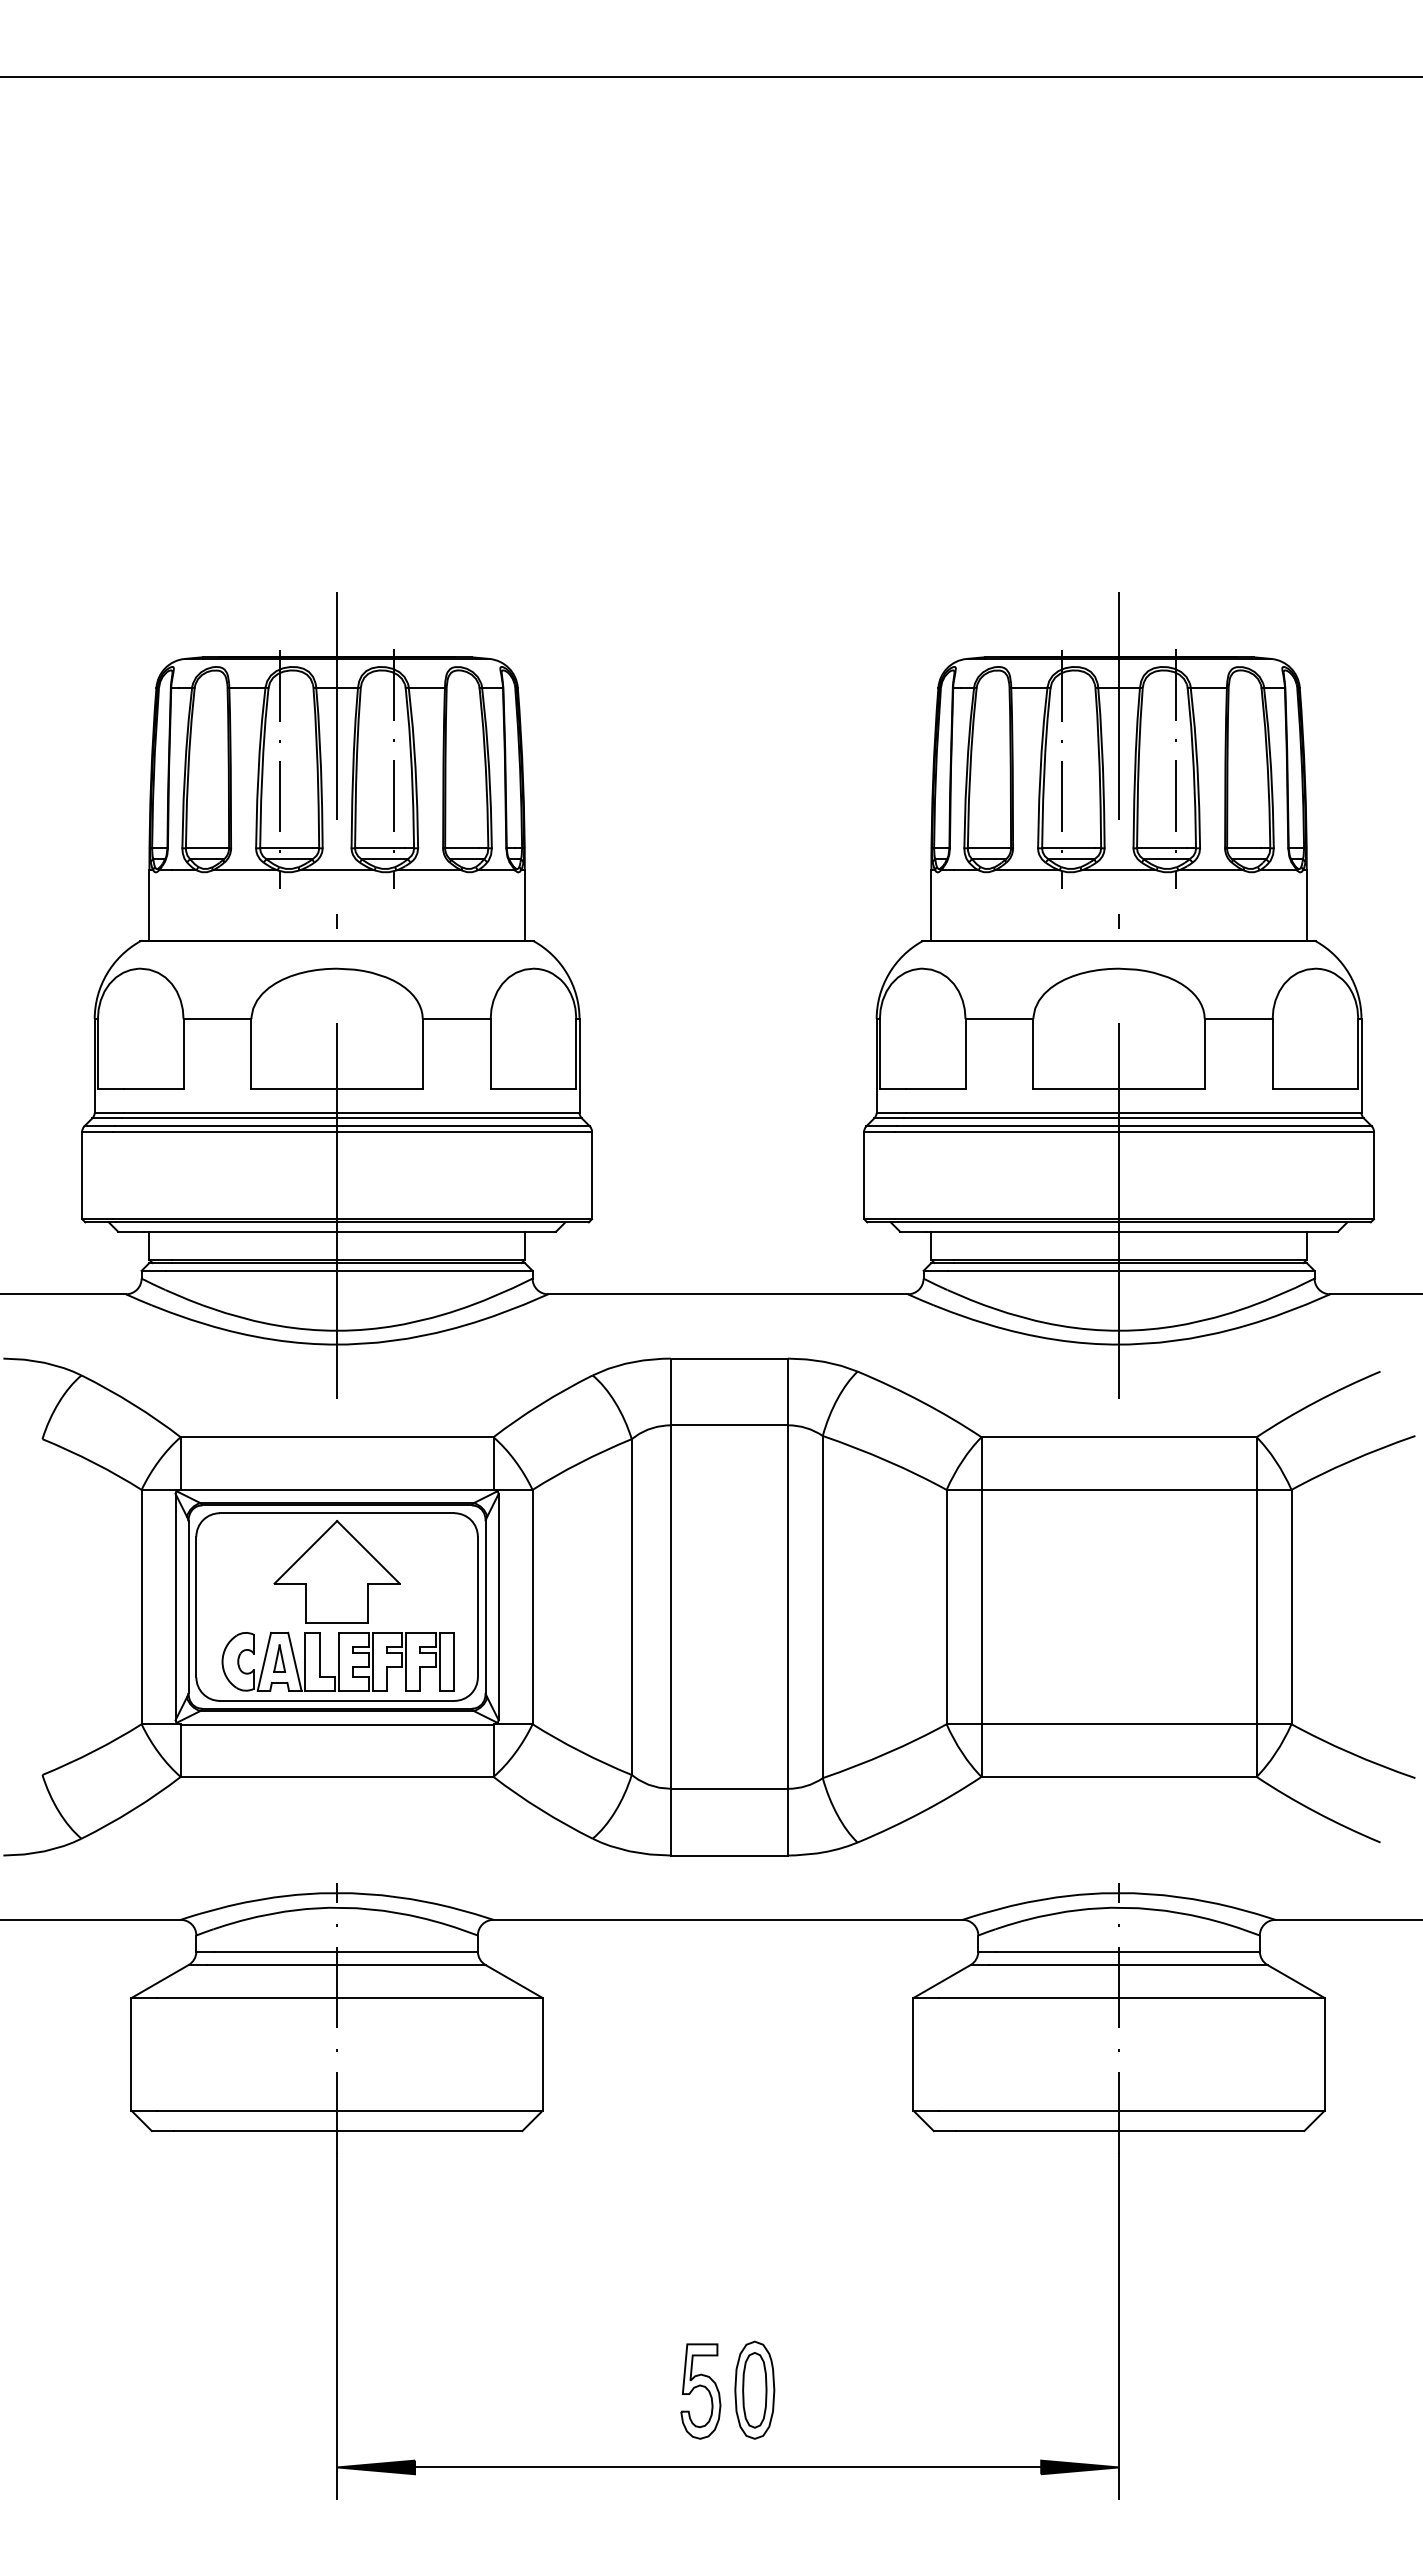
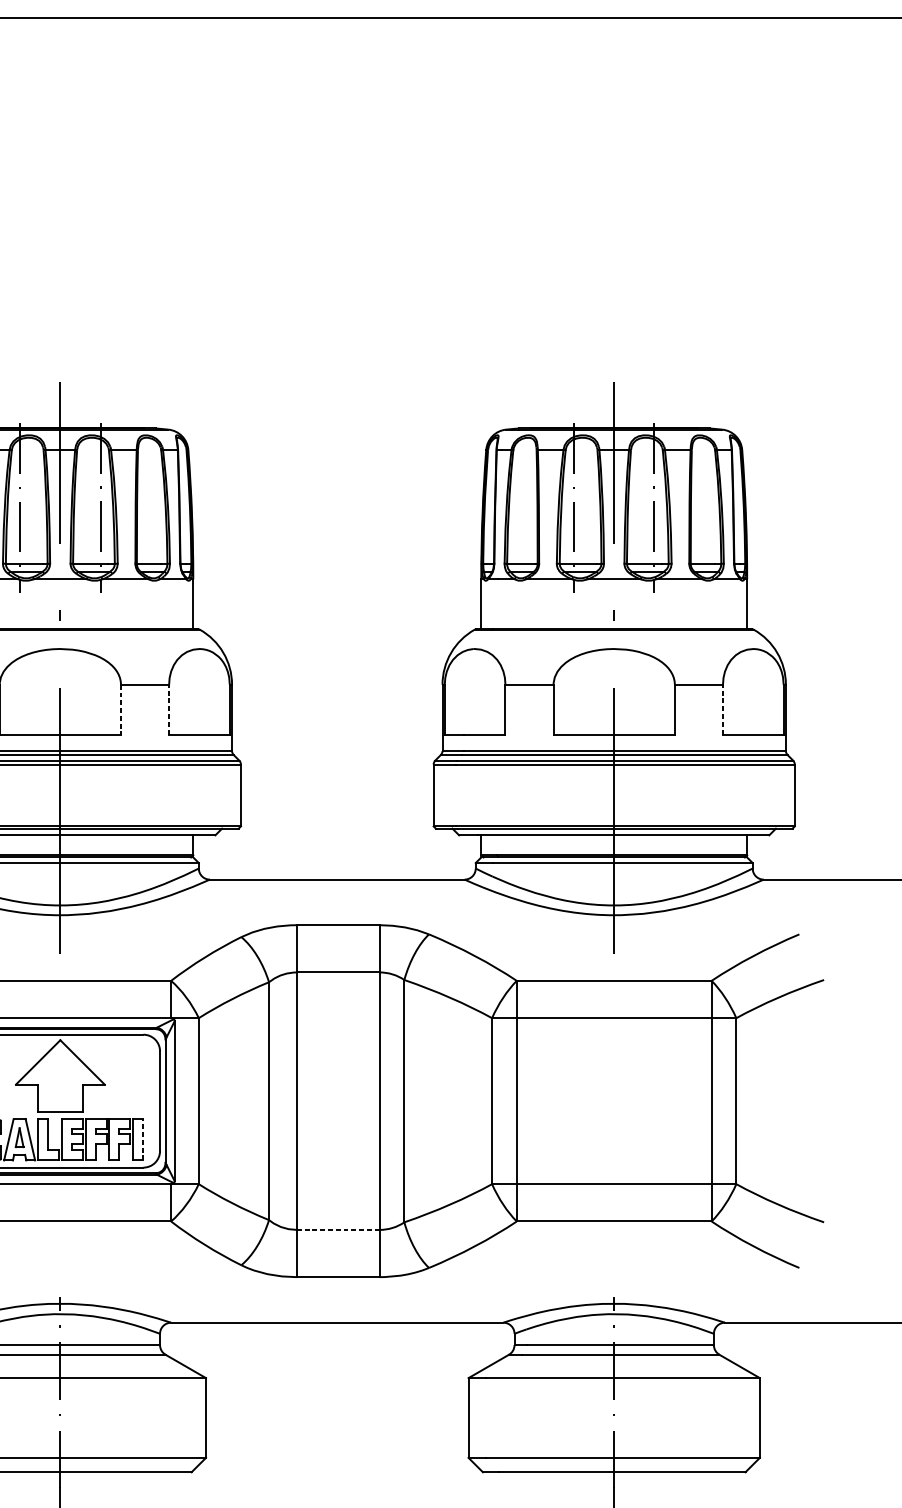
line: (490, 1053) -> (168, 709), solid -> dashed
line: (1272, 1053) -> (722, 709), solid -> dashed
line: (422, 1054) -> (120, 709), solid -> dashed
line: (454, 1661) -> (143, 1139), solid -> dashed
line: (729, 1788) -> (338, 1229), solid -> dashed

